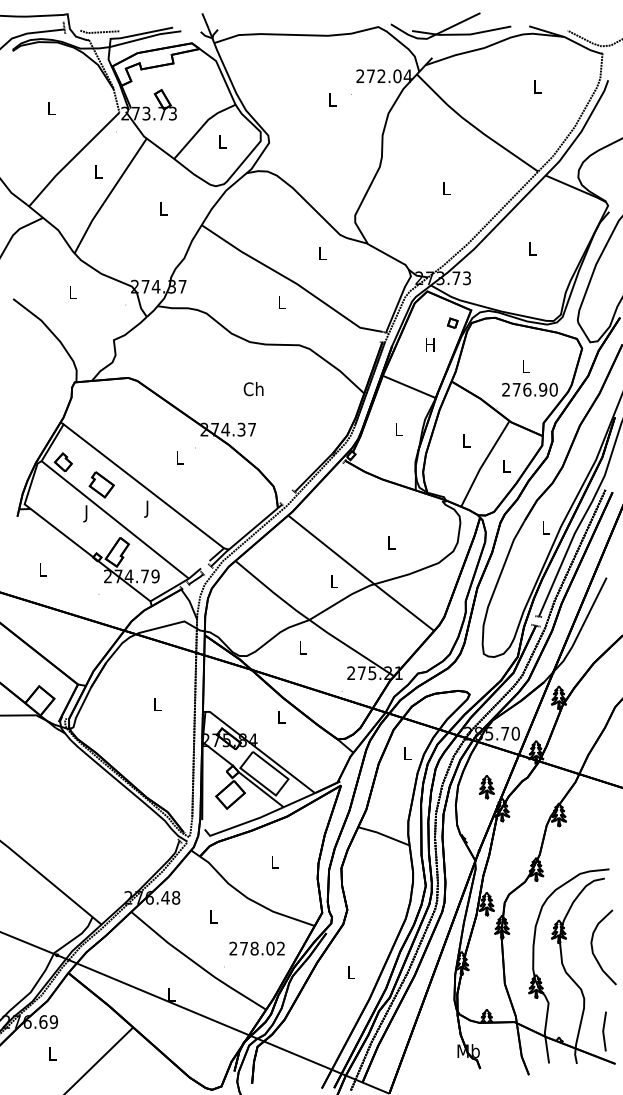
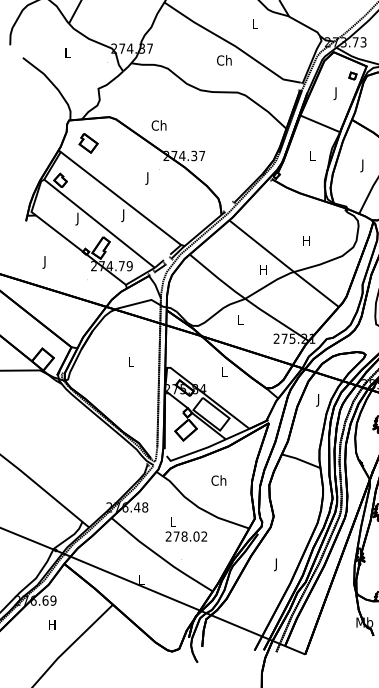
text: (281, 302) -> (224, 60), L -> Ch
text: (430, 346) -> (336, 93), H -> J
text: (253, 389) -> (158, 125), moved
text: (466, 442) -> (363, 165), L -> J
text: (179, 459) -> (147, 178), L -> J
part: (101, 484) -> (88, 143), moved
text: (391, 542) -> (306, 240), L -> H
text: (42, 571) -> (44, 262), L -> J
text: (333, 581) -> (263, 269), L -> H
text: (407, 754) -> (318, 399), L -> J
text: (274, 862) -> (219, 480), L -> Ch
text: (256, 948) -> (186, 536), moved
text: (350, 973) -> (276, 564), L -> J
text: (52, 1053) -> (52, 624), L -> H

